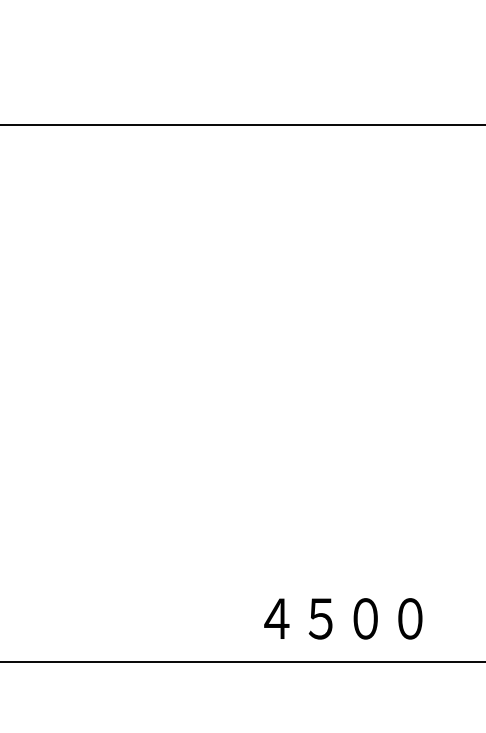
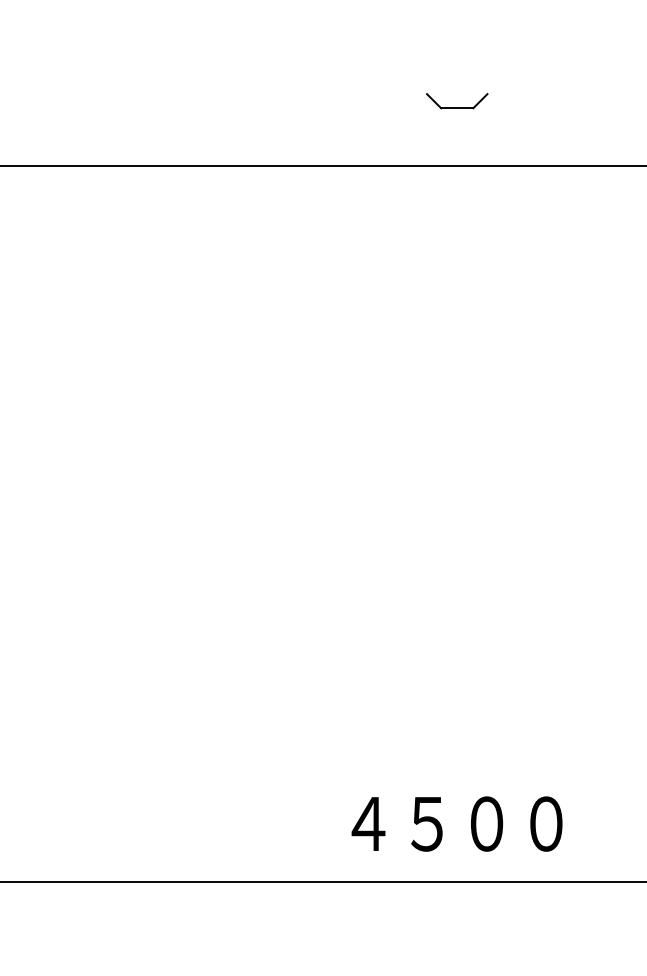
part: (343, 75) -> (457, 100), added

